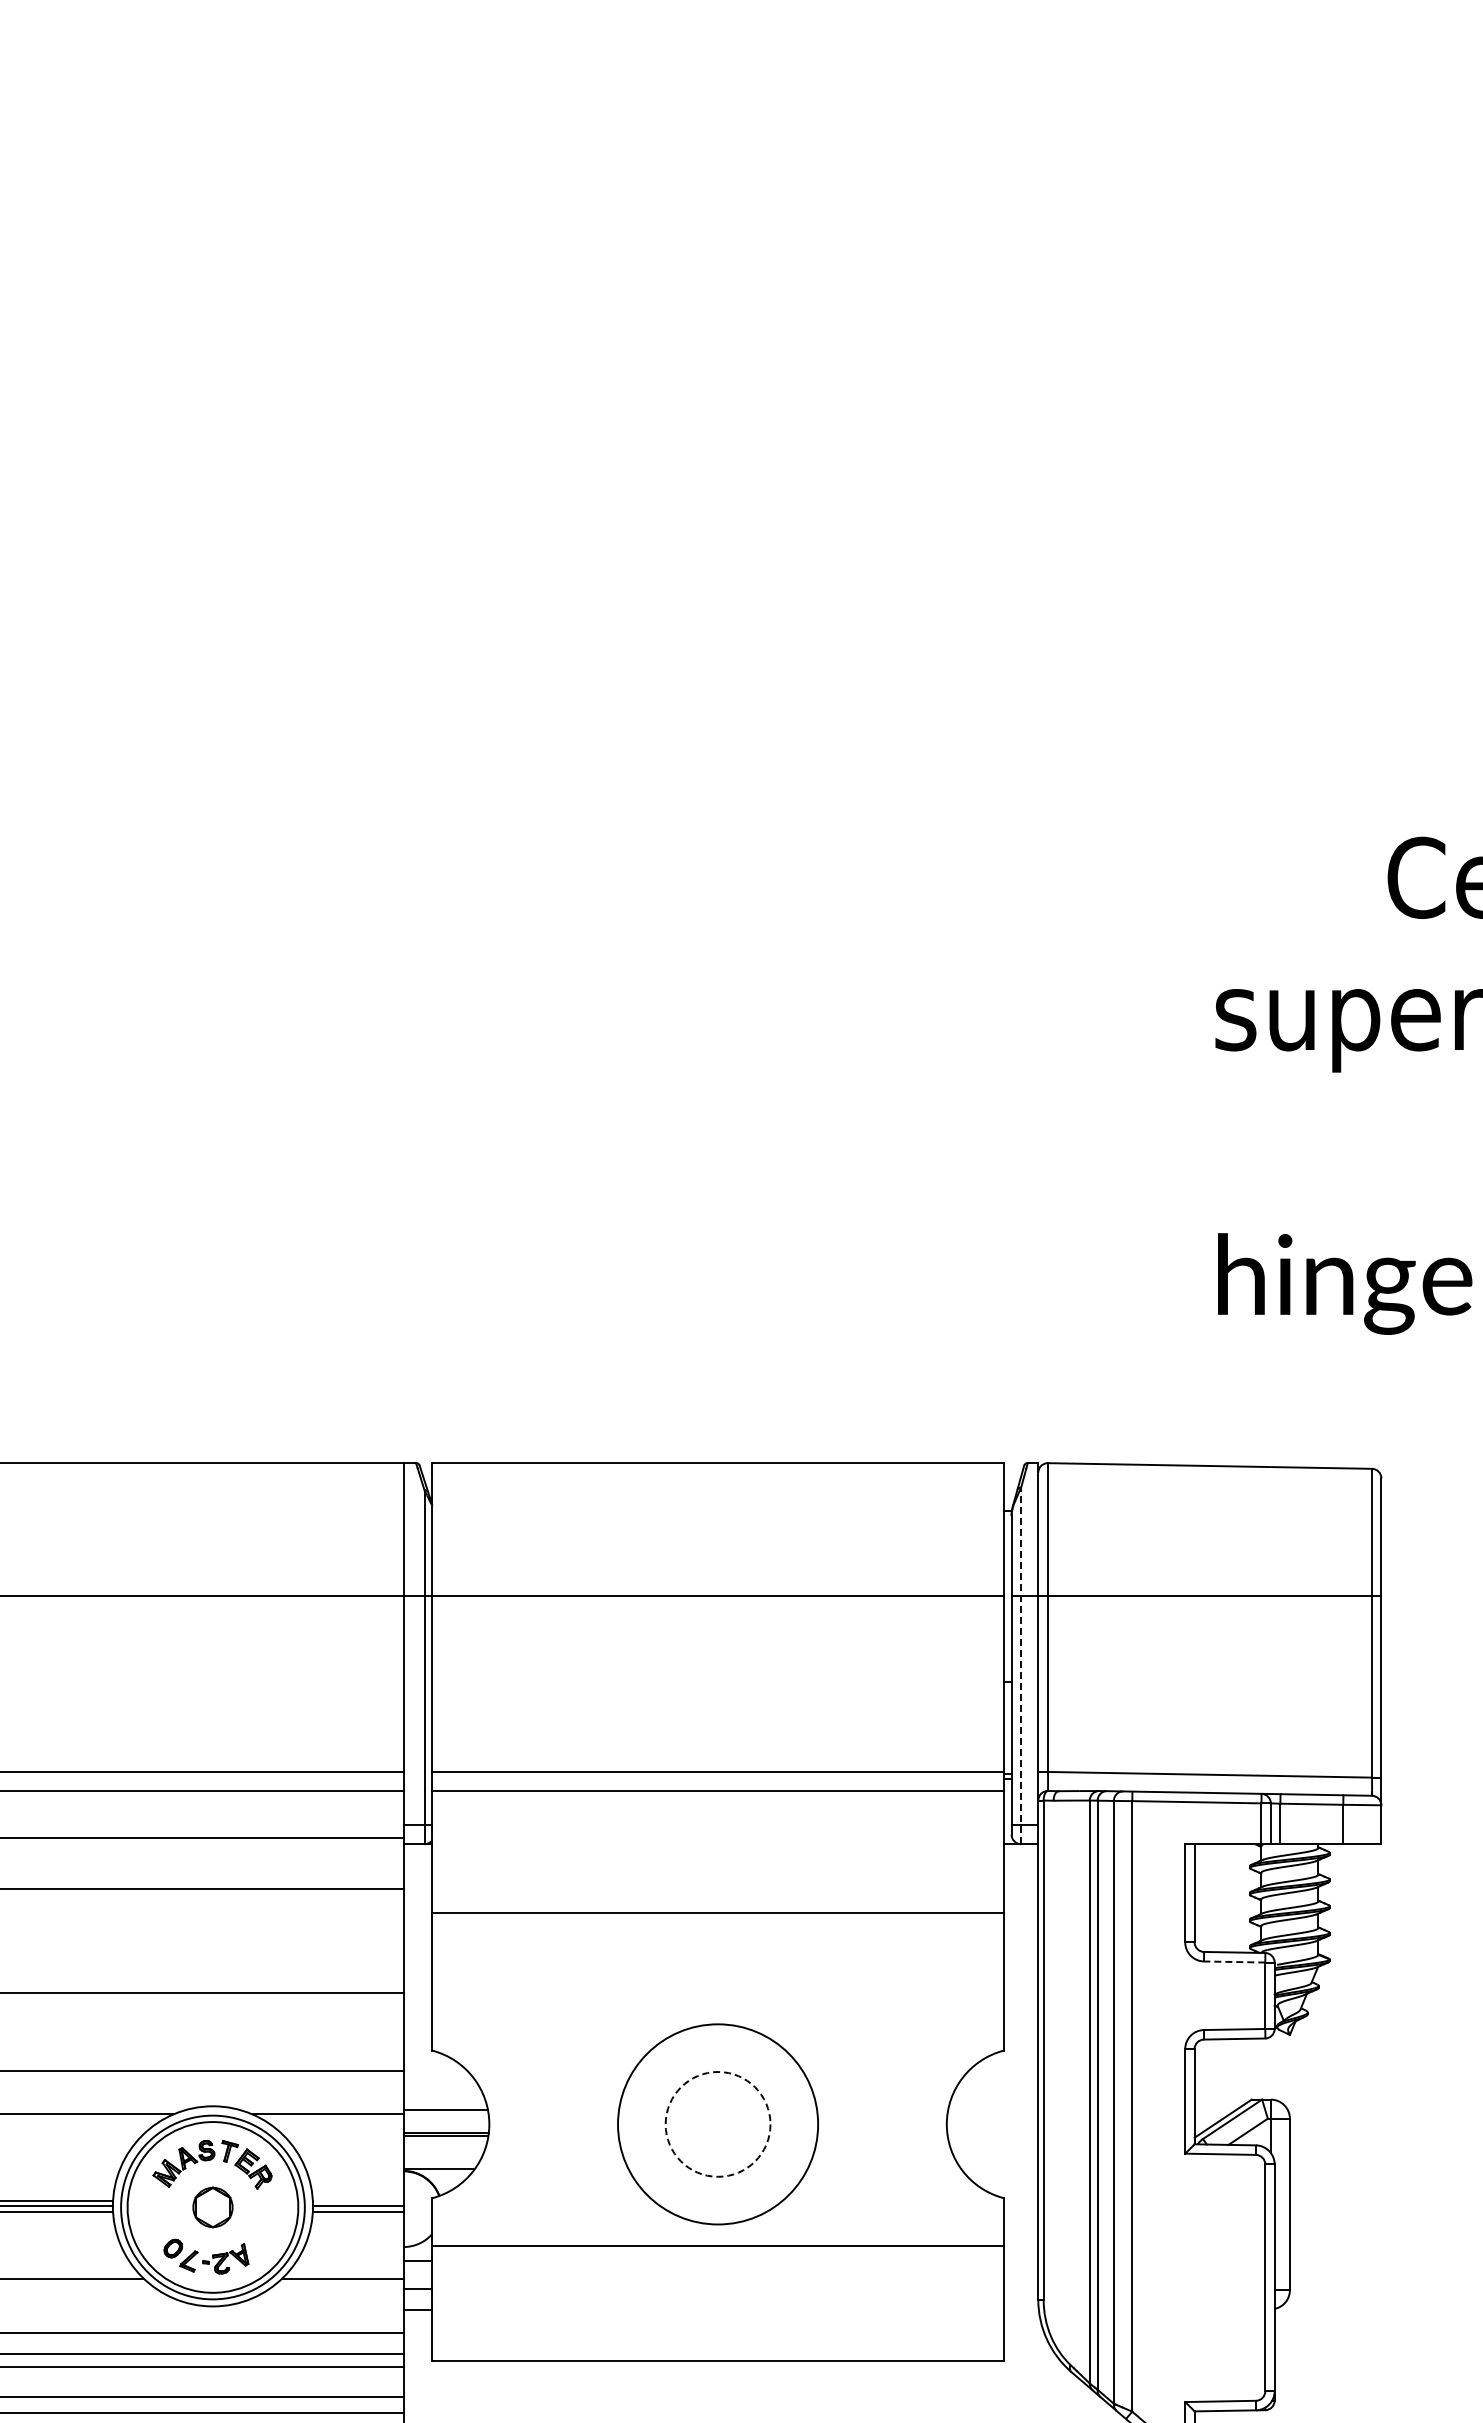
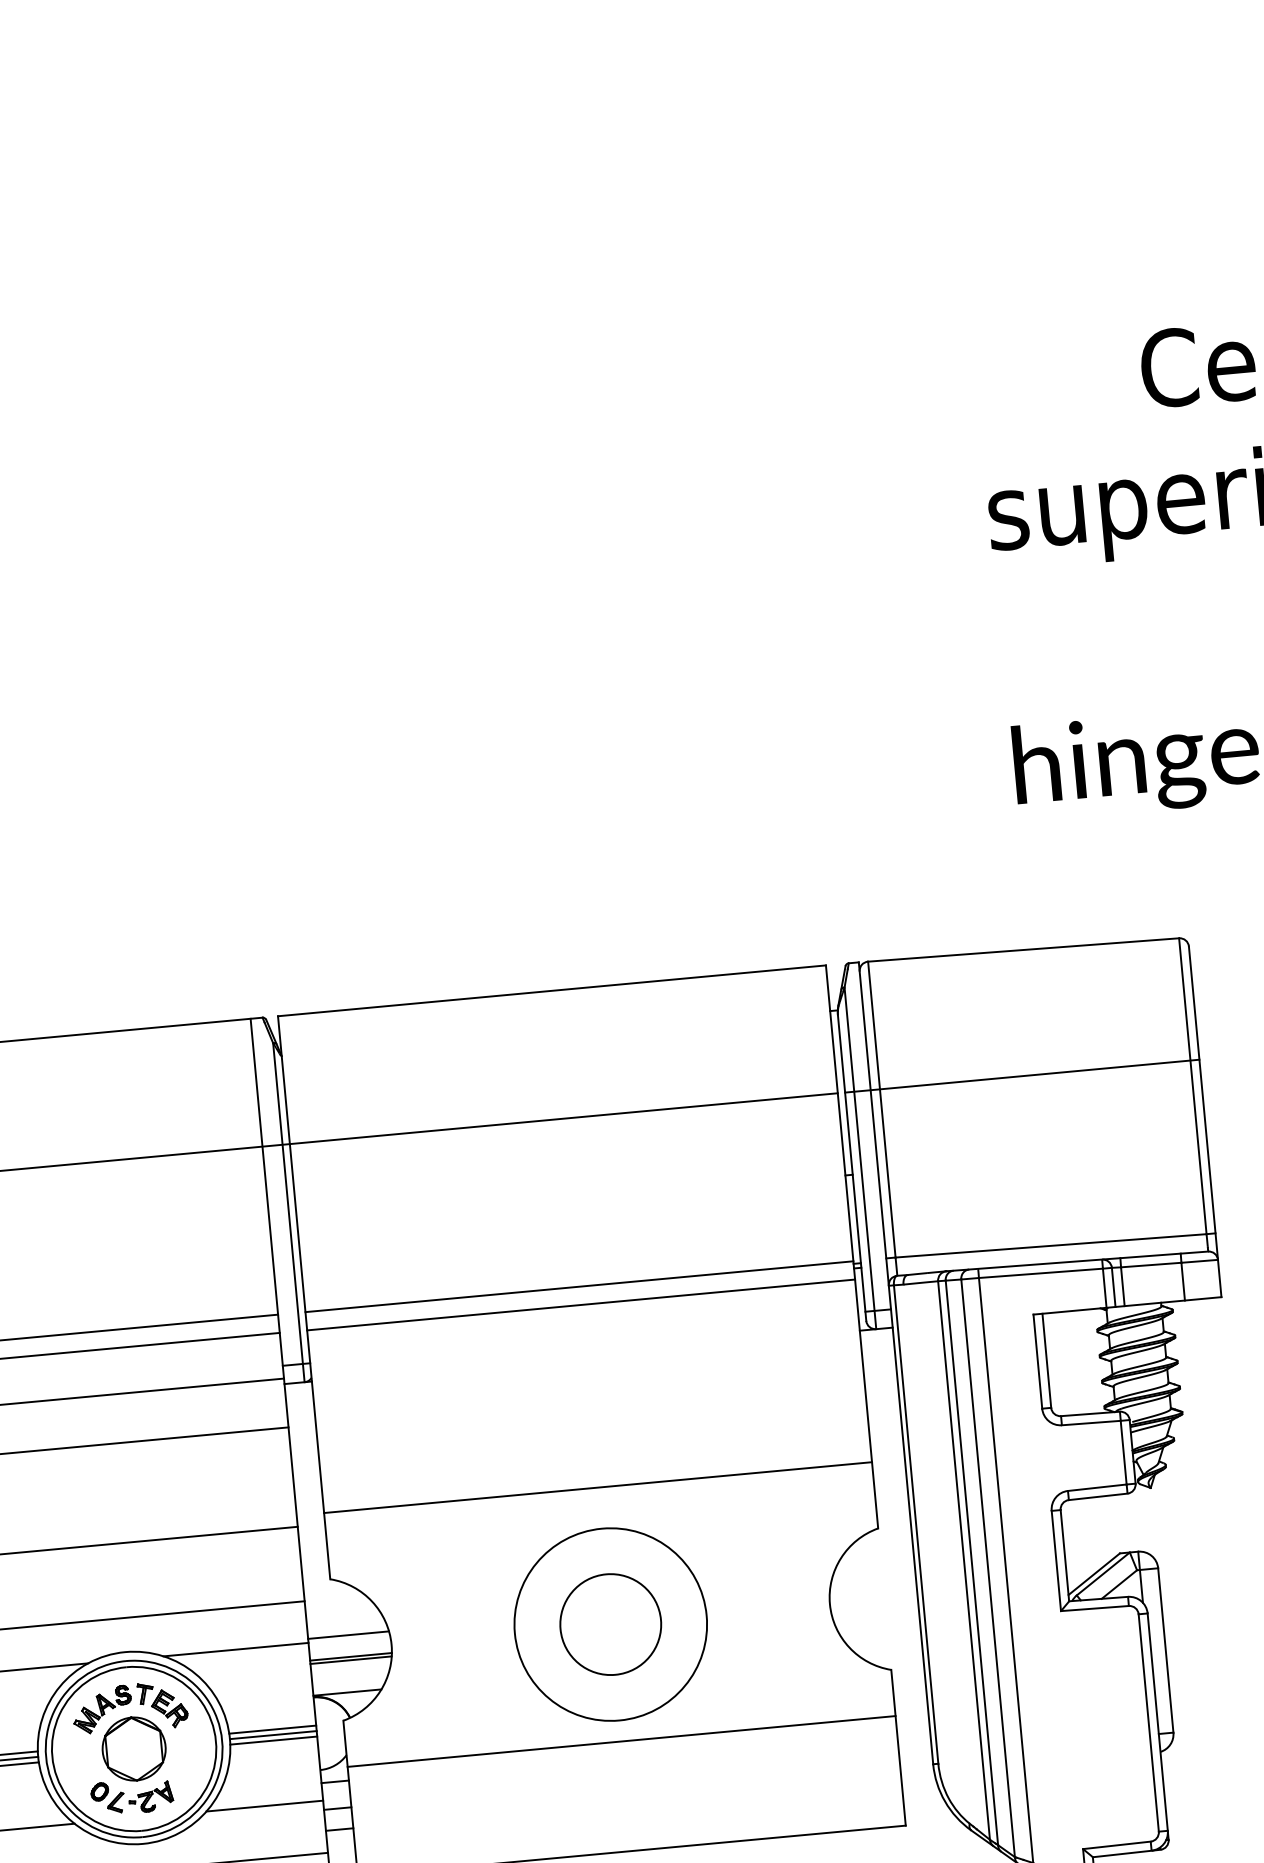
line: (1021, 1665) -> (860, 1157), dashed -> solid
line: (717, 1913) -> (597, 1487), moved
line: (1234, 1962) -> (1091, 1423), dashed -> solid
circle: (717, 2123) -> (610, 1623), dashed -> solid
line: (357, 2200) -> (272, 1729), added
part: (212, 2207) -> (133, 1749), size x1.67

